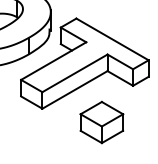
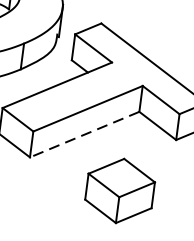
line: (74, 89) -> (84, 133), solid -> dashed

